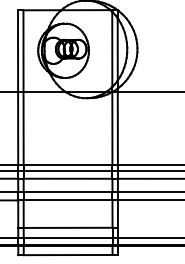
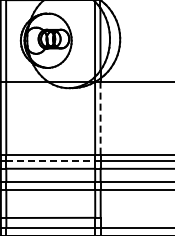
line: (117, 127) -> (100, 117), solid -> dashed
line: (68, 171) -> (51, 161), solid -> dashed

